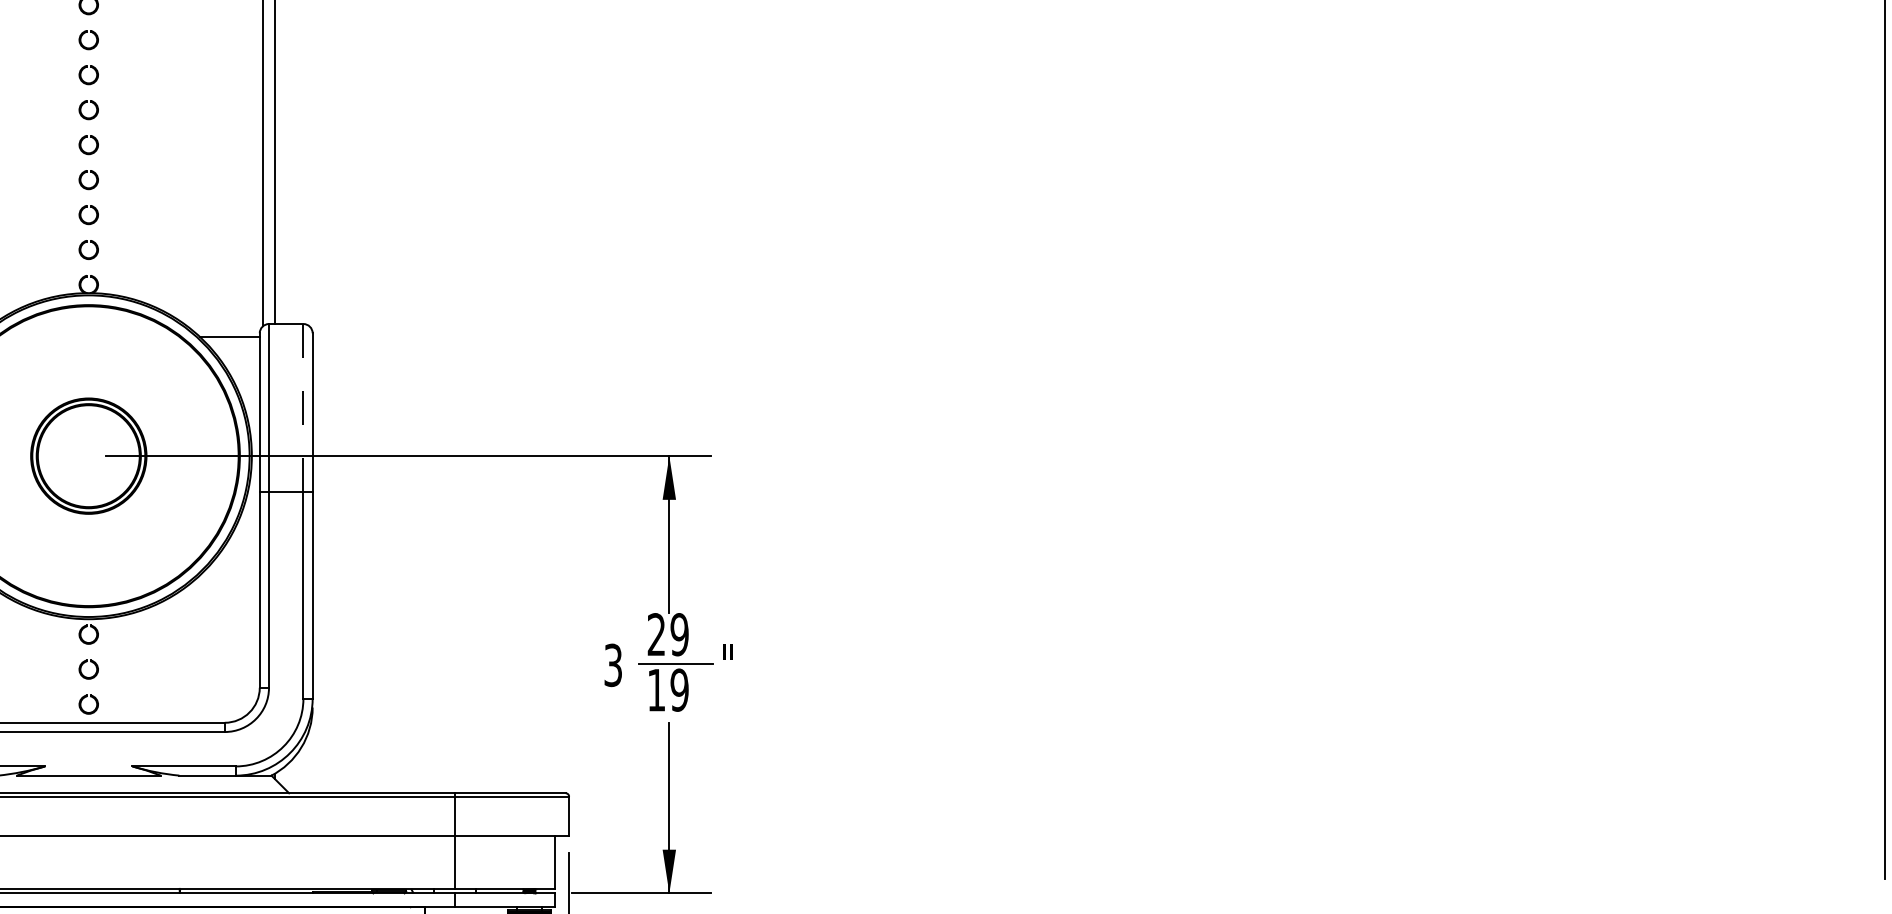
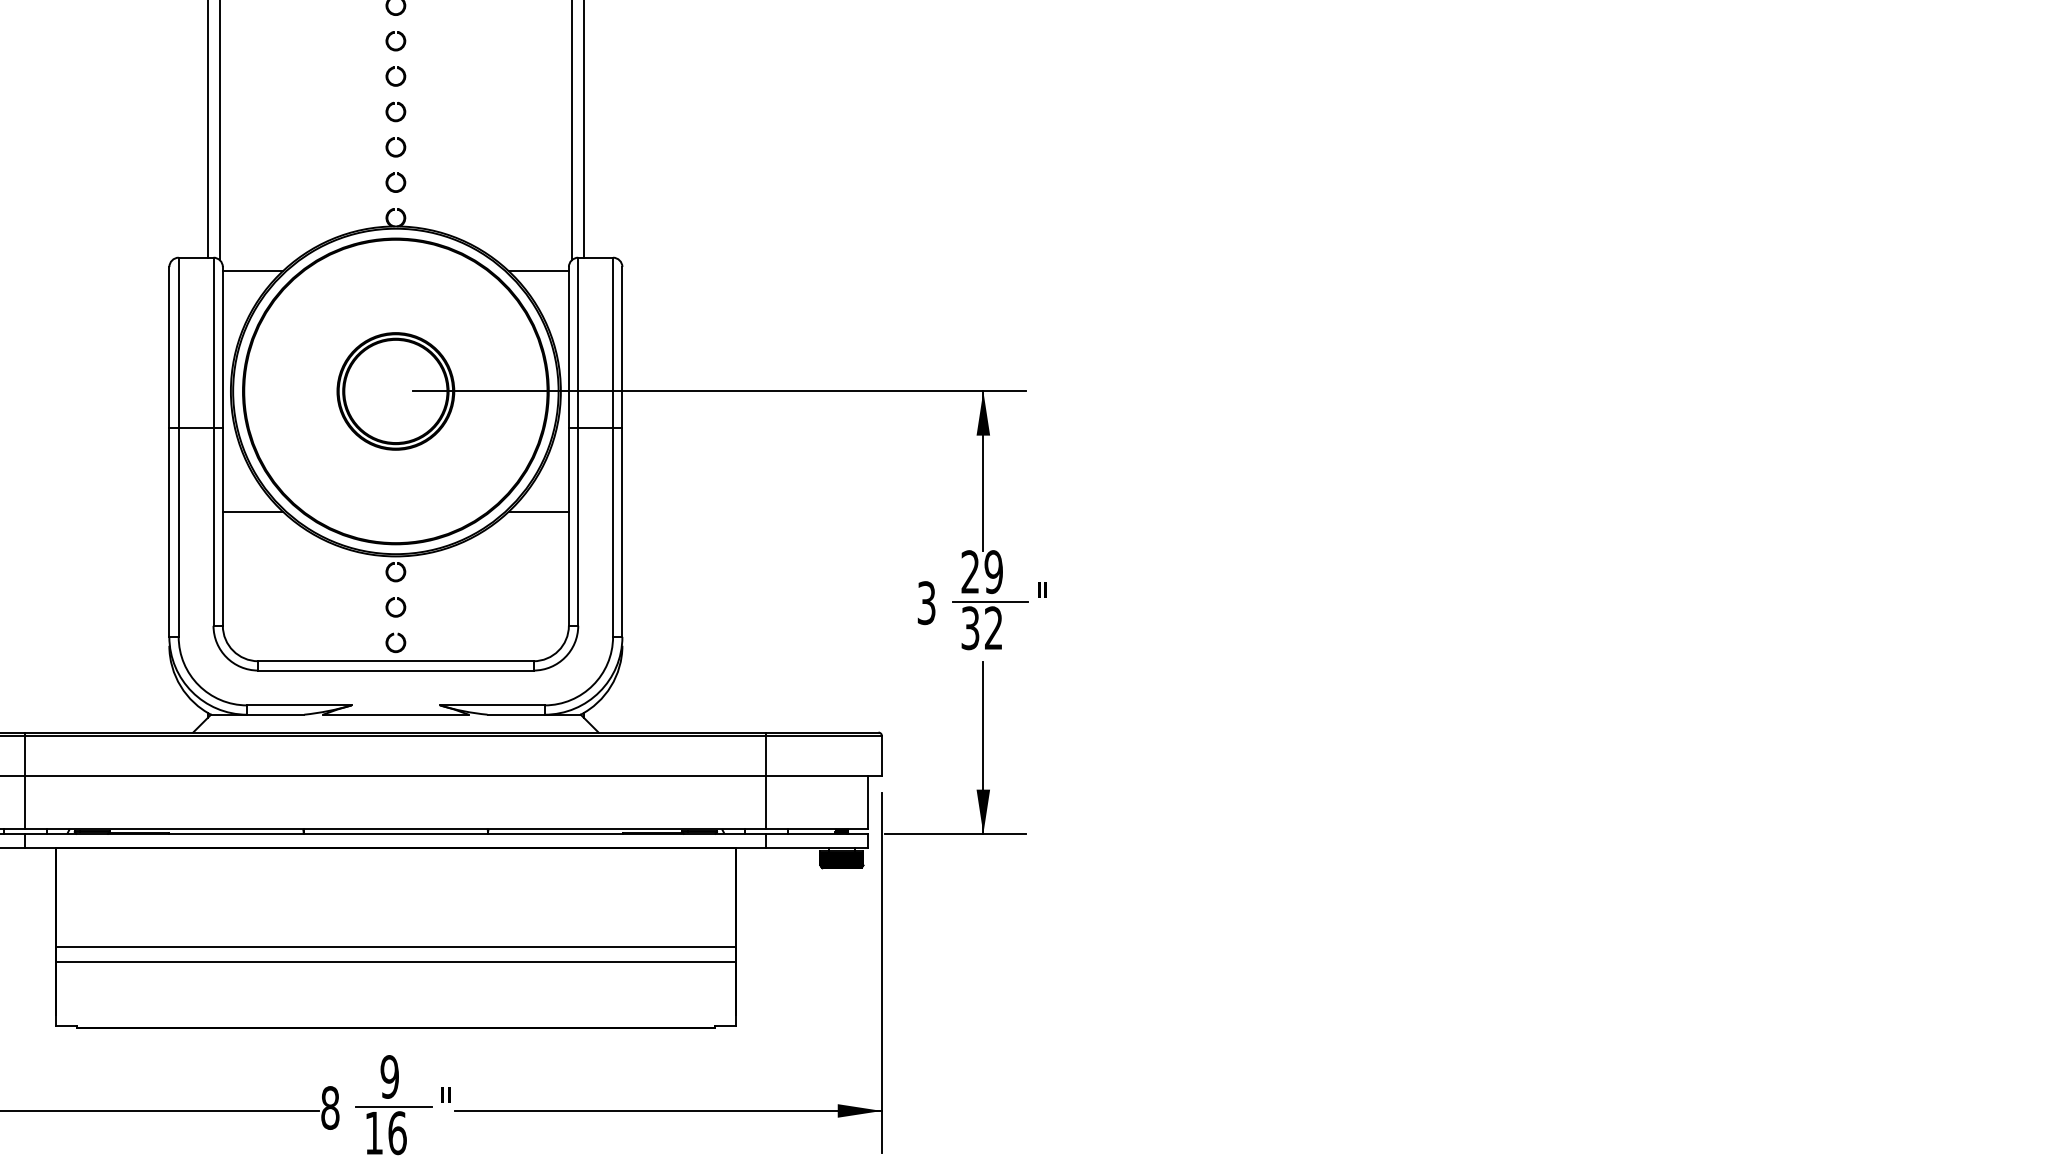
line: (303, 407) -> (613, 342), dashed -> solid
line: (229, 574) -> (538, 511), added
text: (667, 690) -> (981, 628), 19 -> 32

